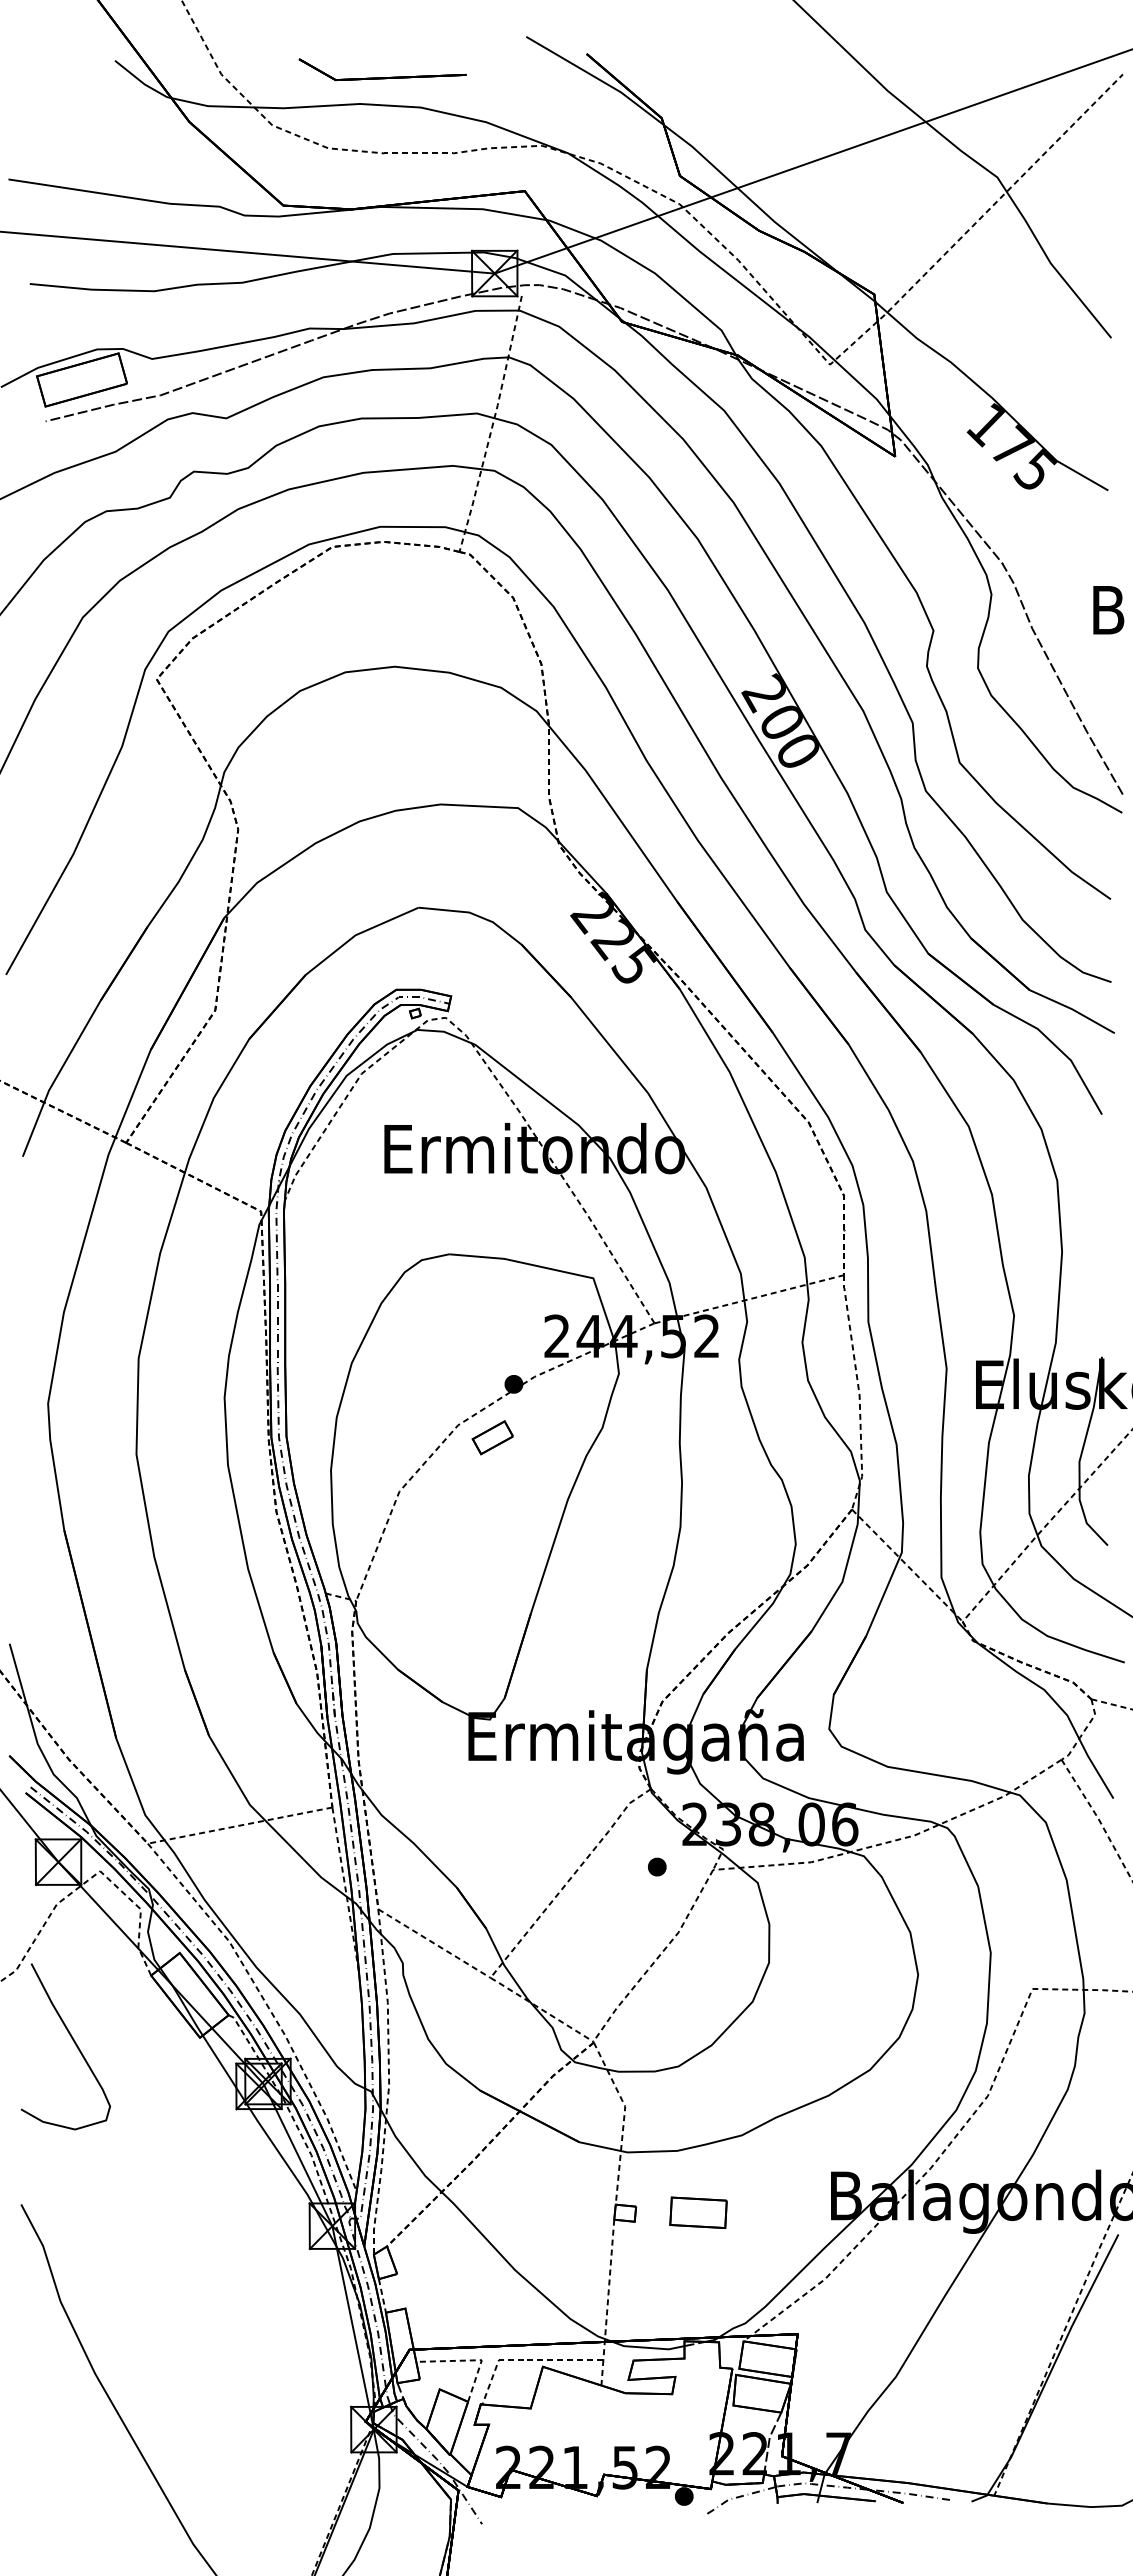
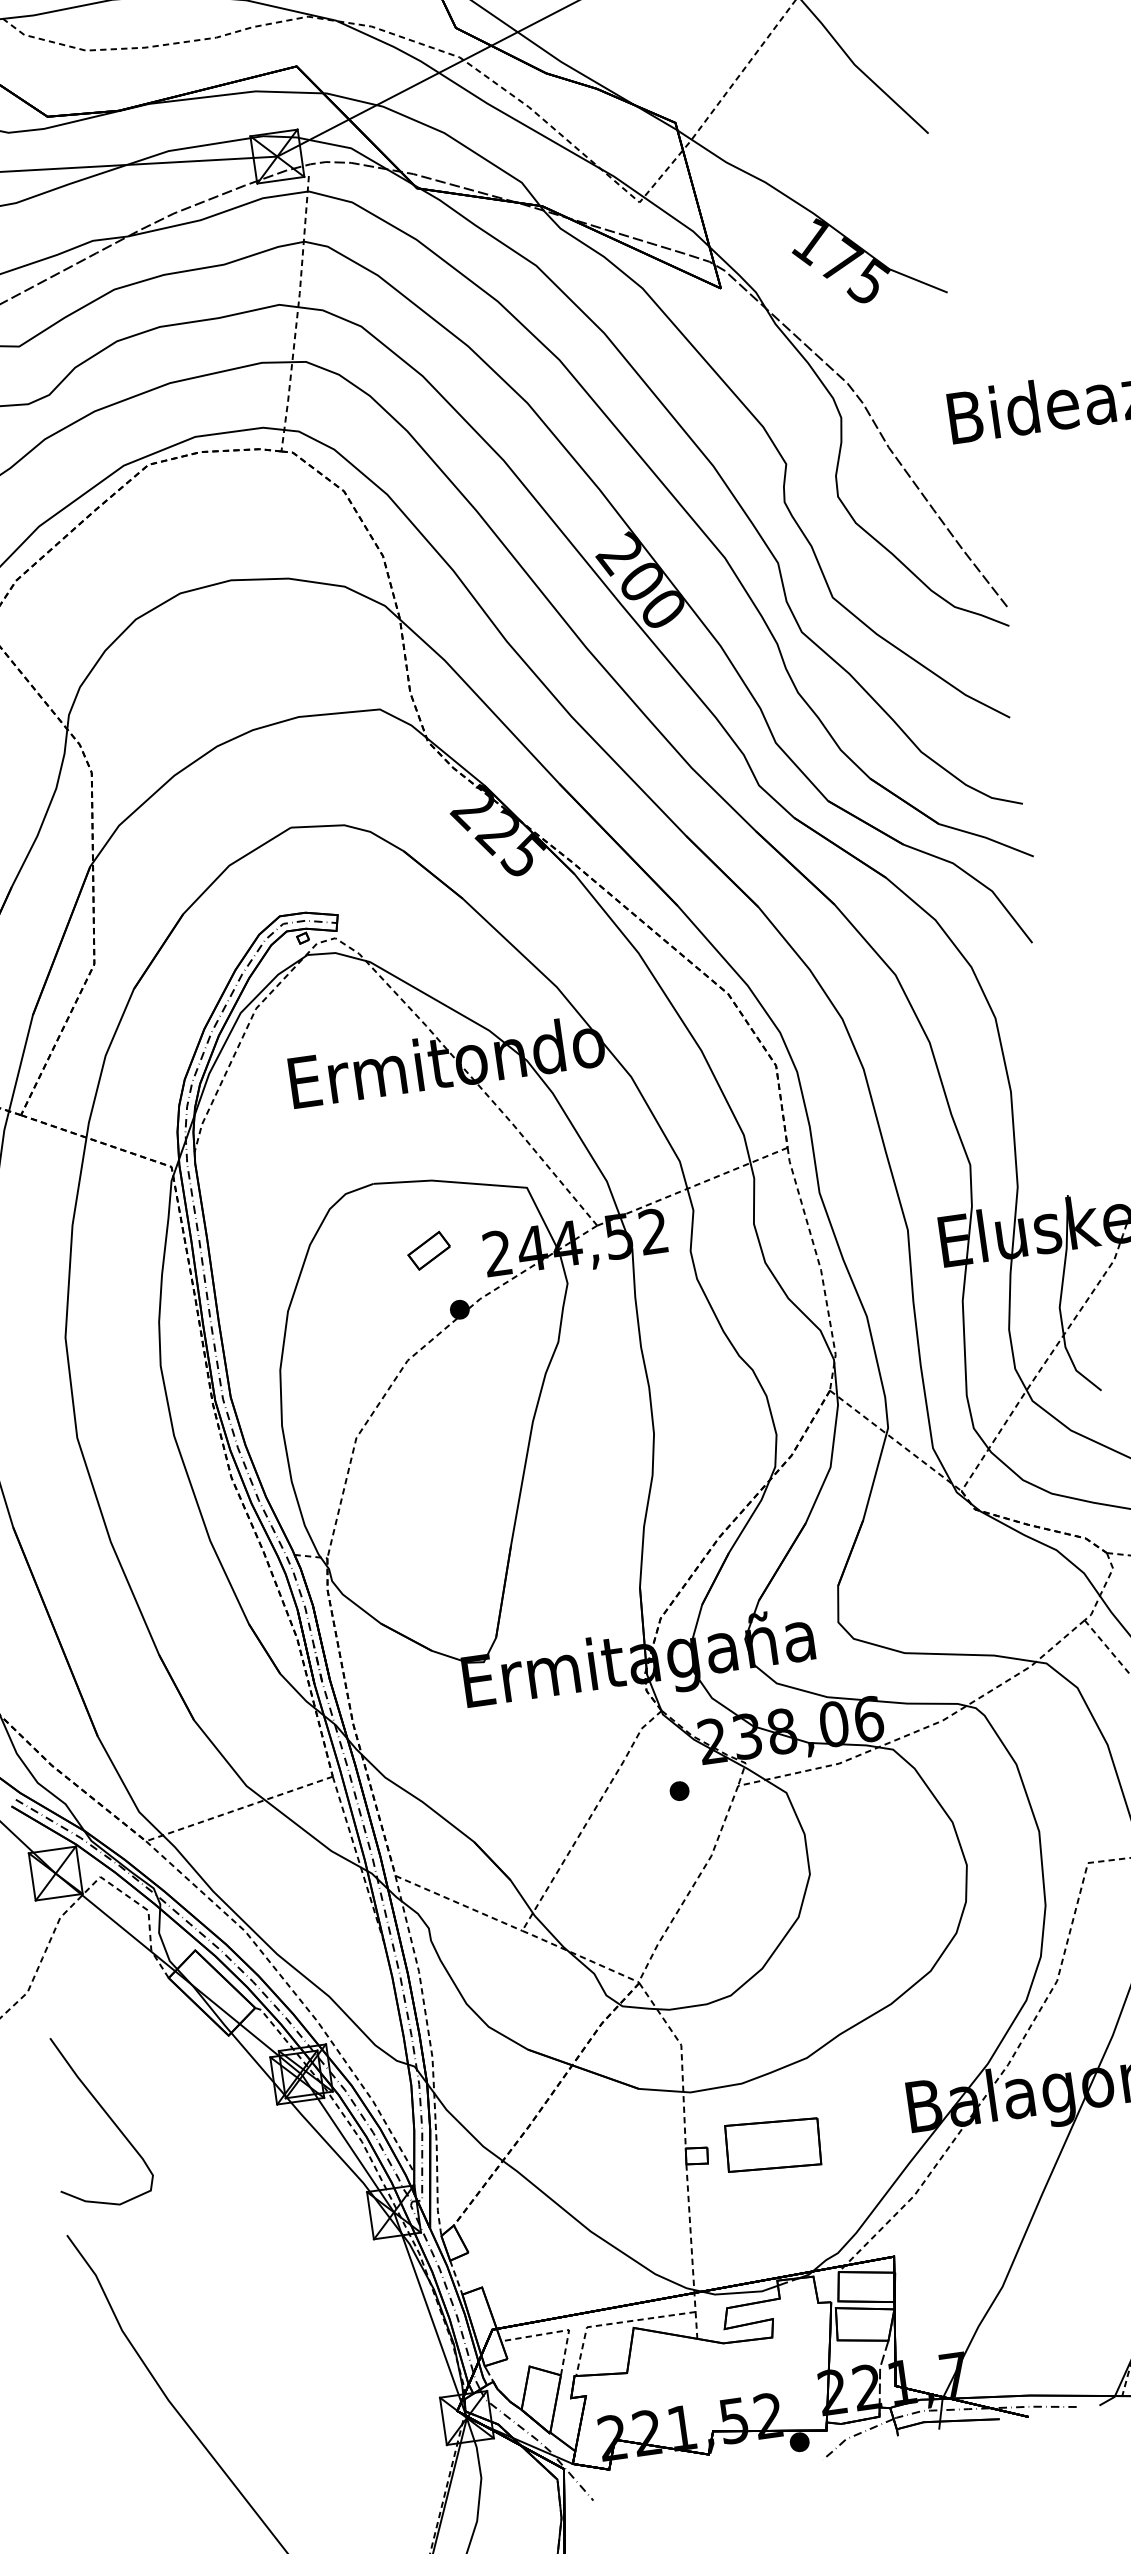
part: (492, 1437) -> (428, 1250), moved
curve: (72, 2040) -> (104, 2112), moved
part: (698, 2212) -> (773, 2144), size x1.6

